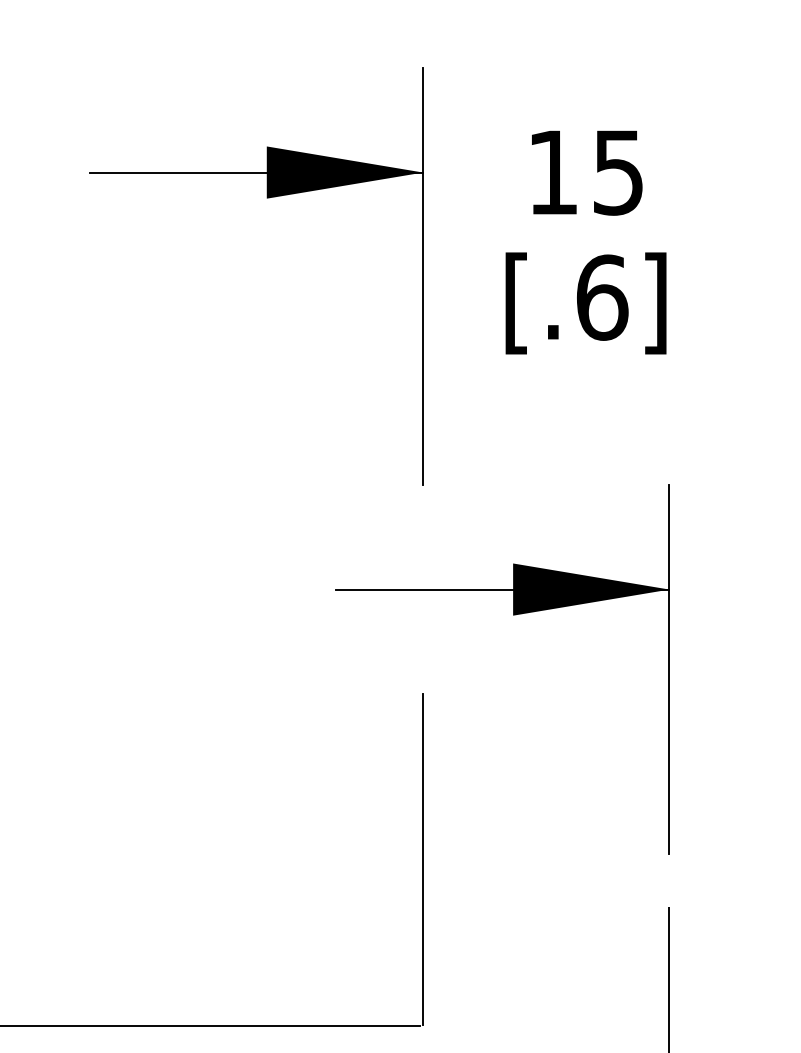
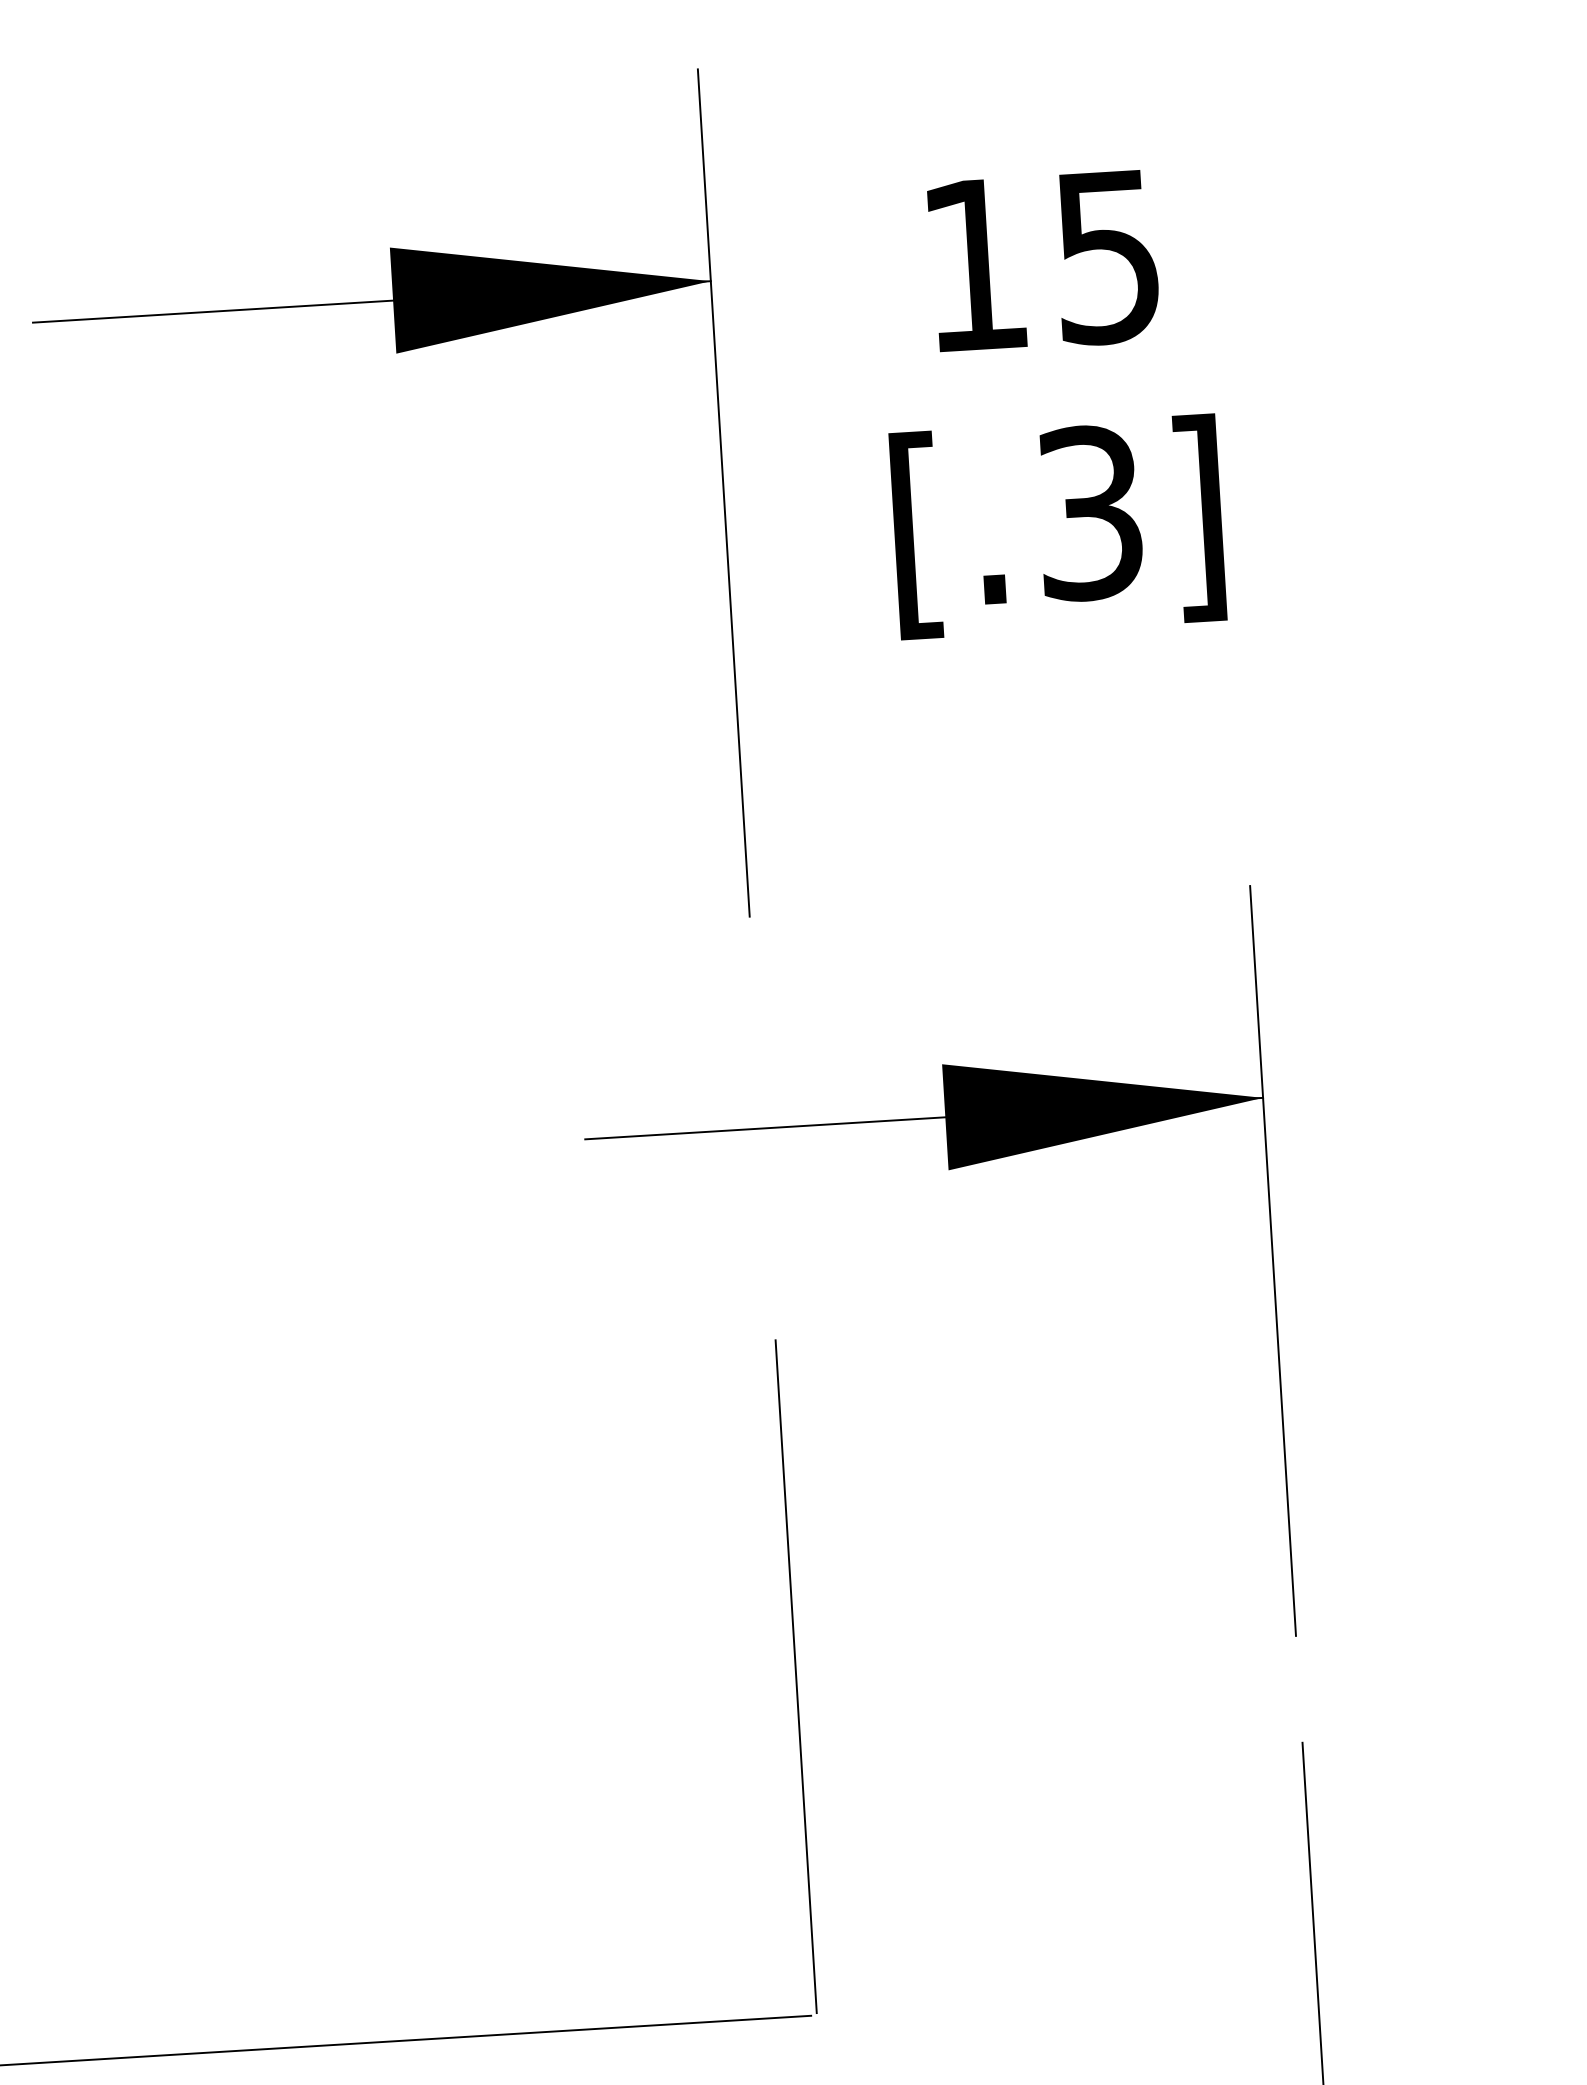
text: (602, 297) -> (1090, 512), [.6] -> [.3]

